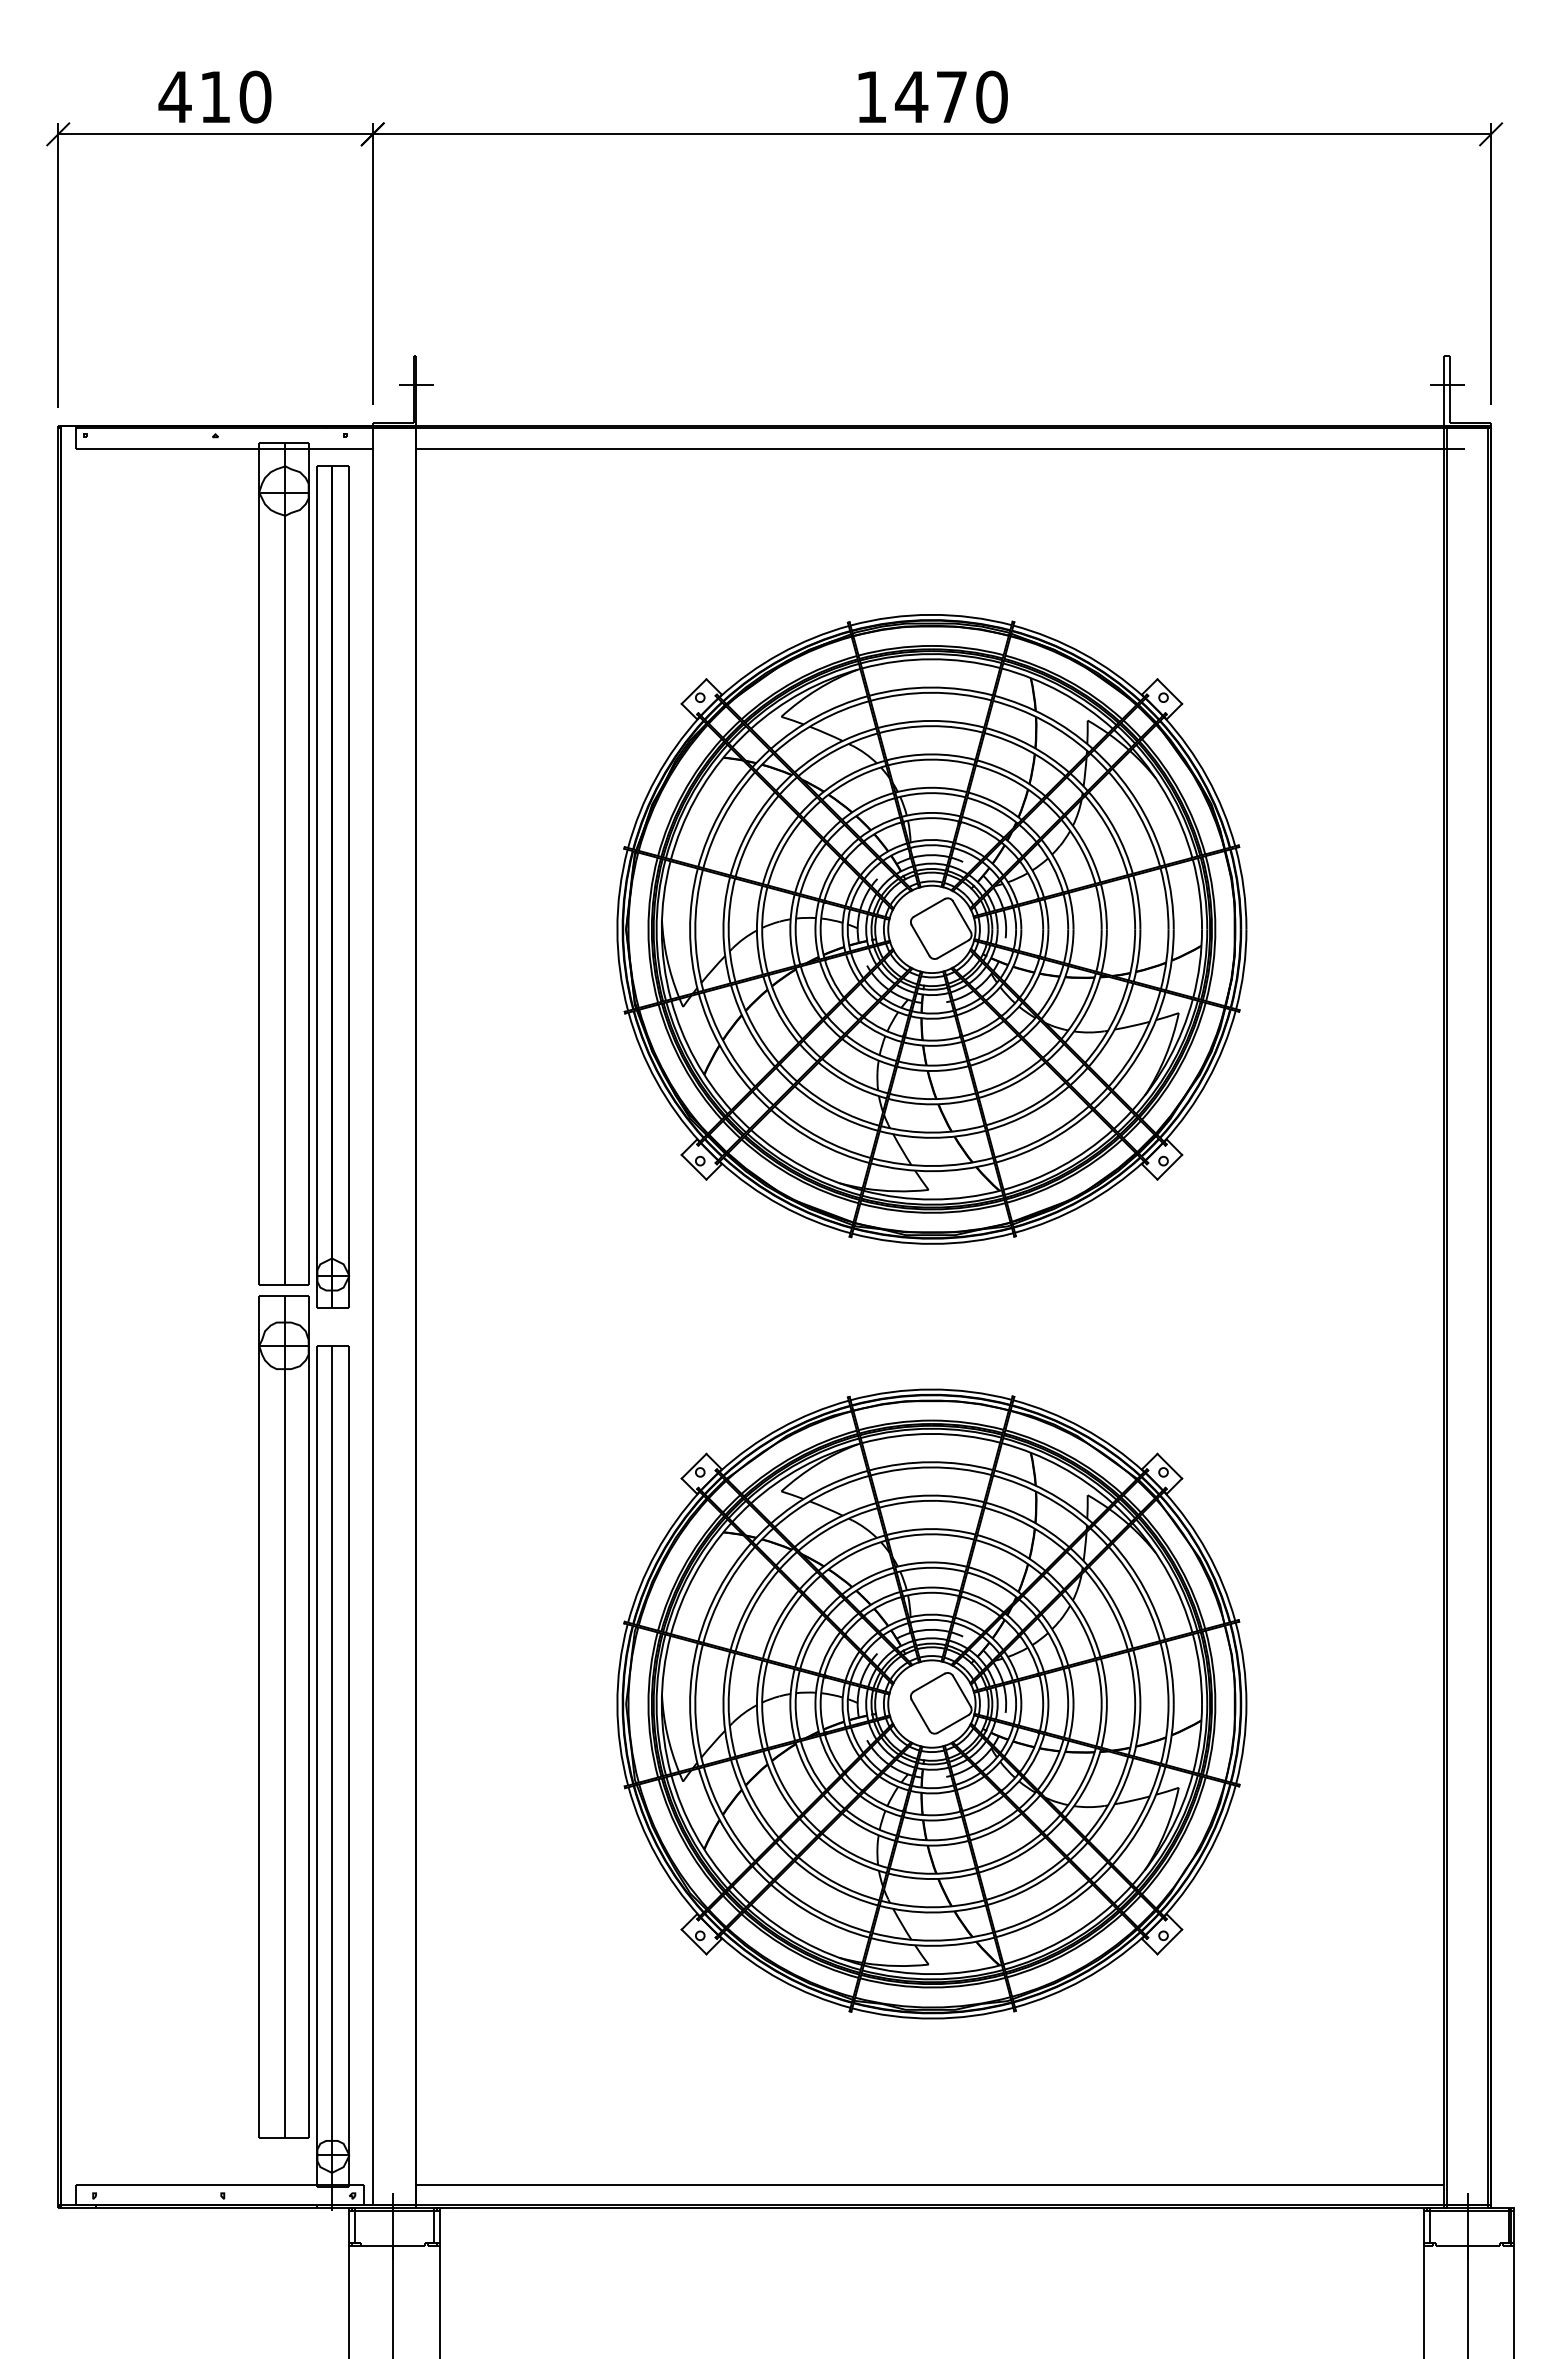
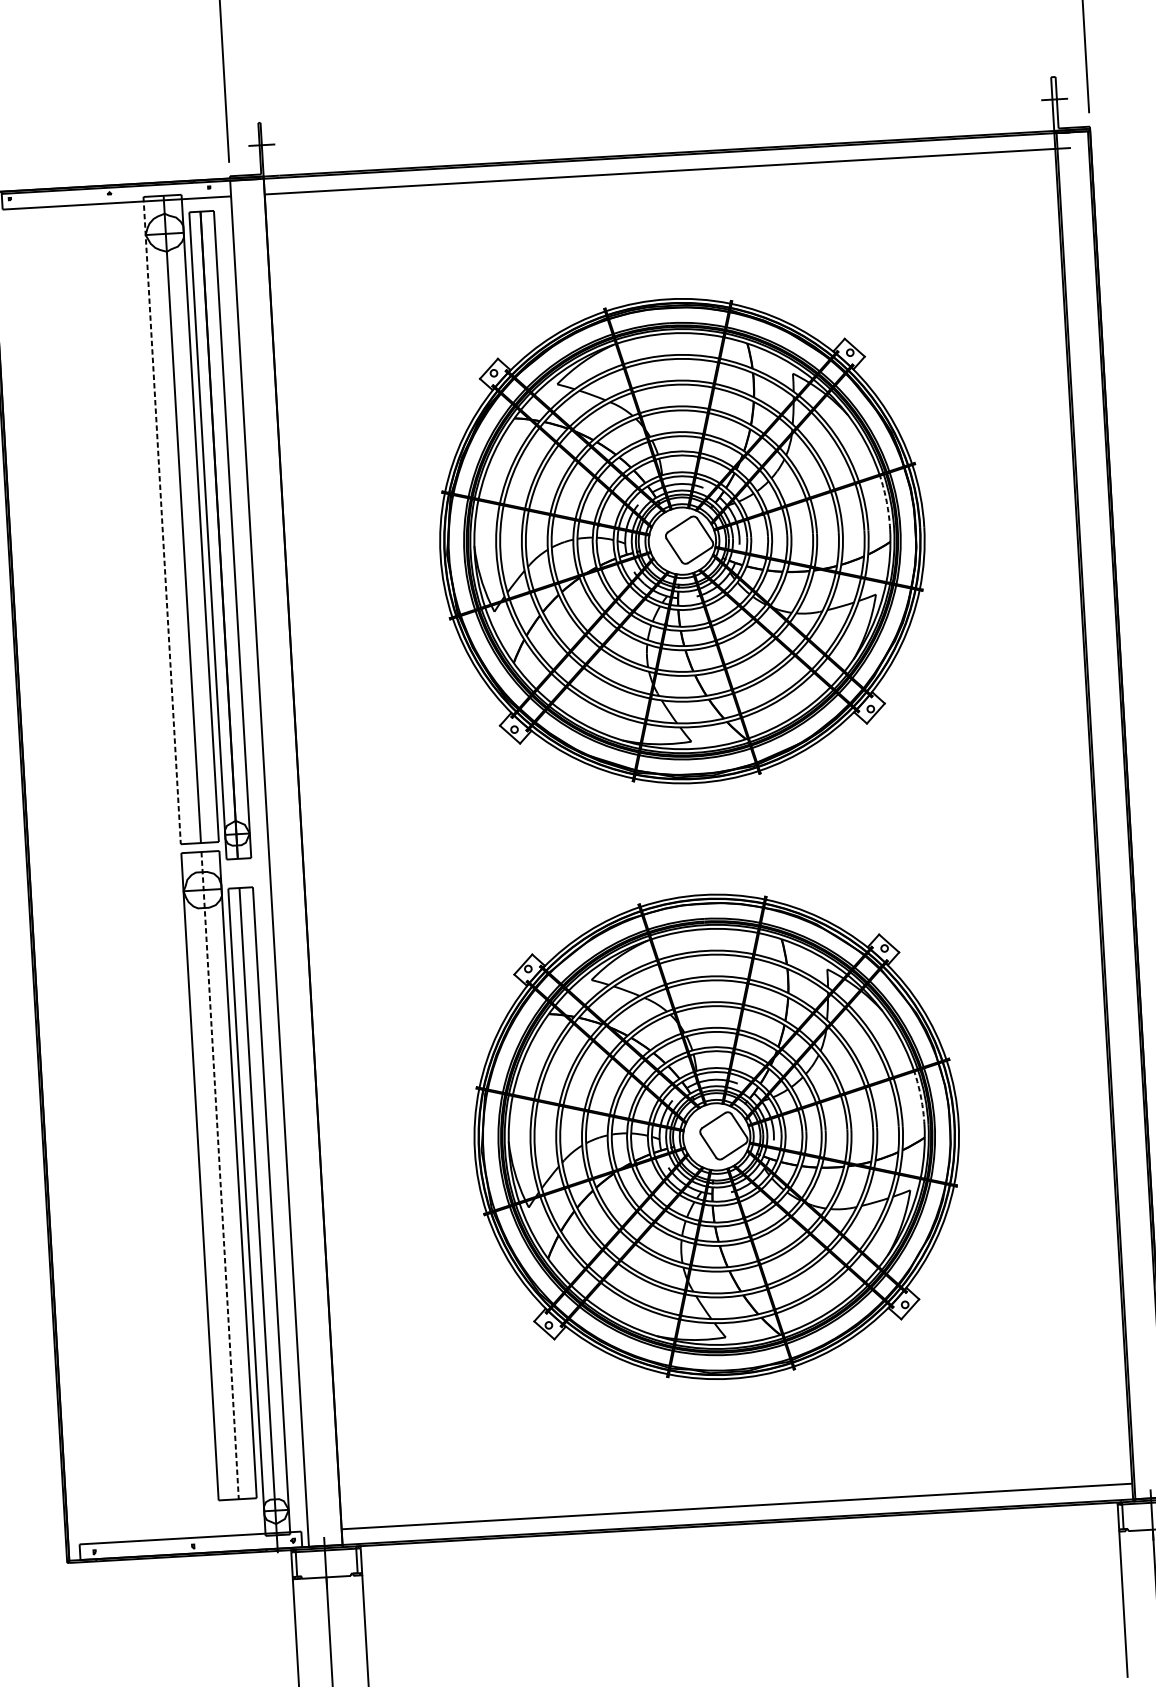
line: (259, 863) -> (162, 520), solid -> dashed
arc: (1199, 894) -> (886, 502), solid -> dashed
arc: (1199, 1668) -> (920, 1097), solid -> dashed
line: (285, 1717) -> (220, 1175), solid -> dashed

